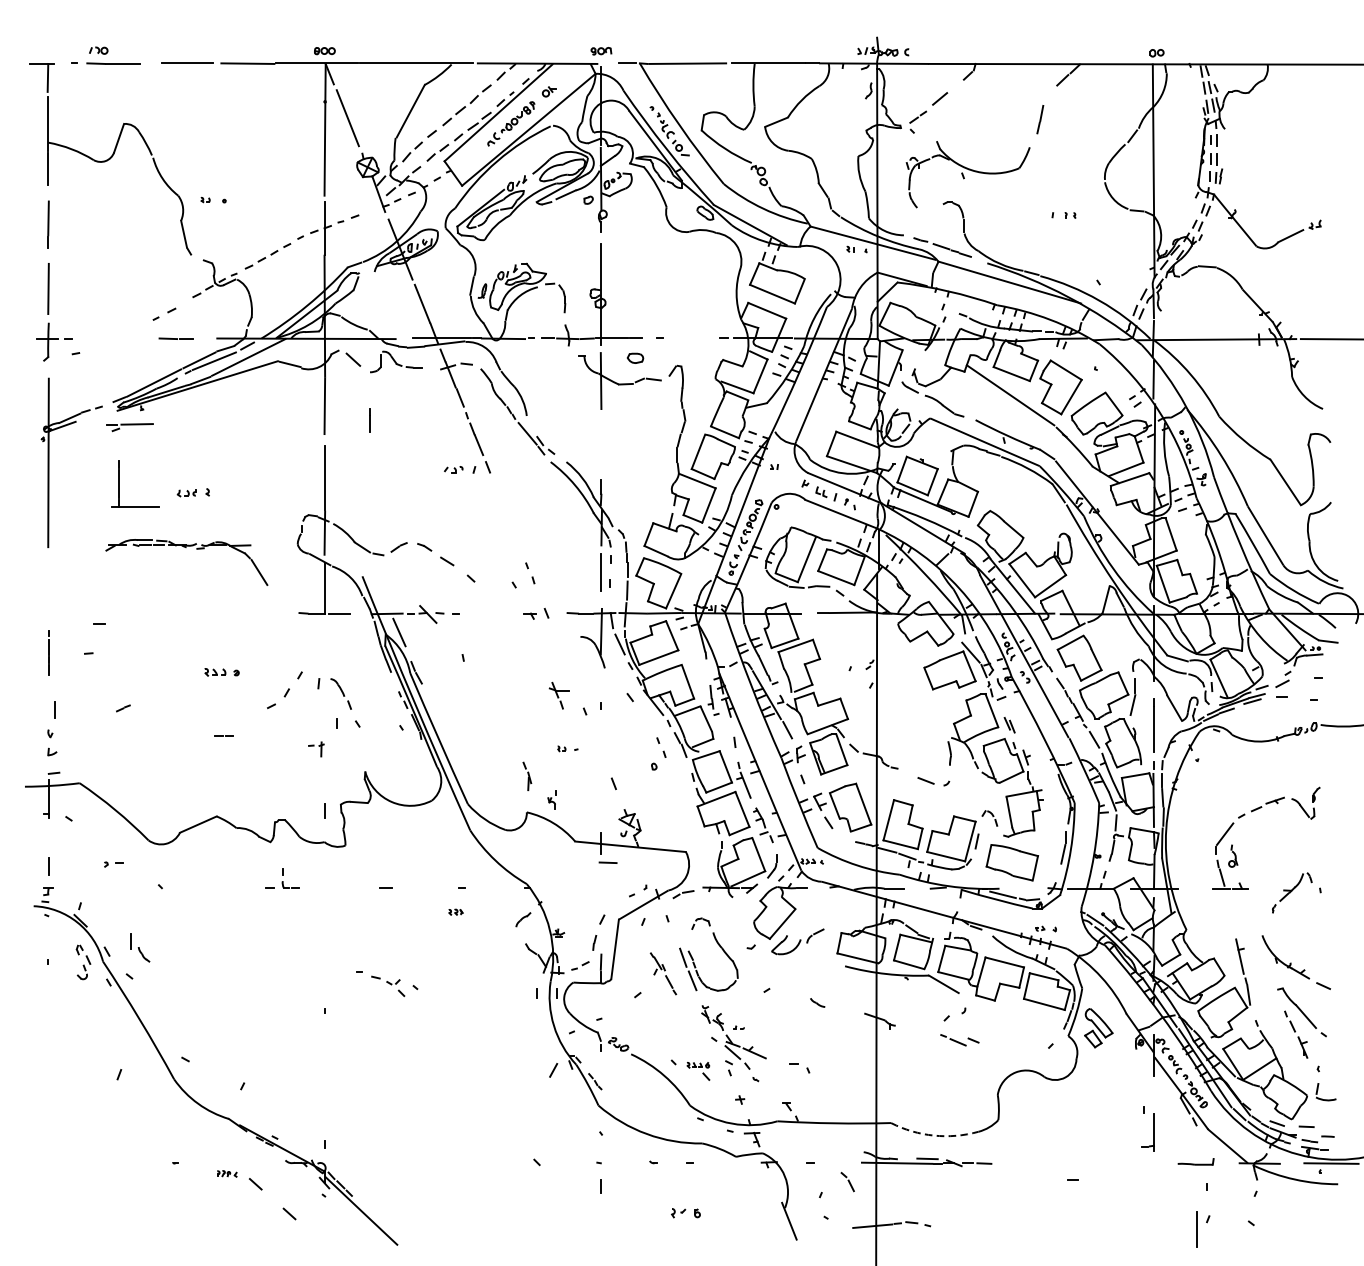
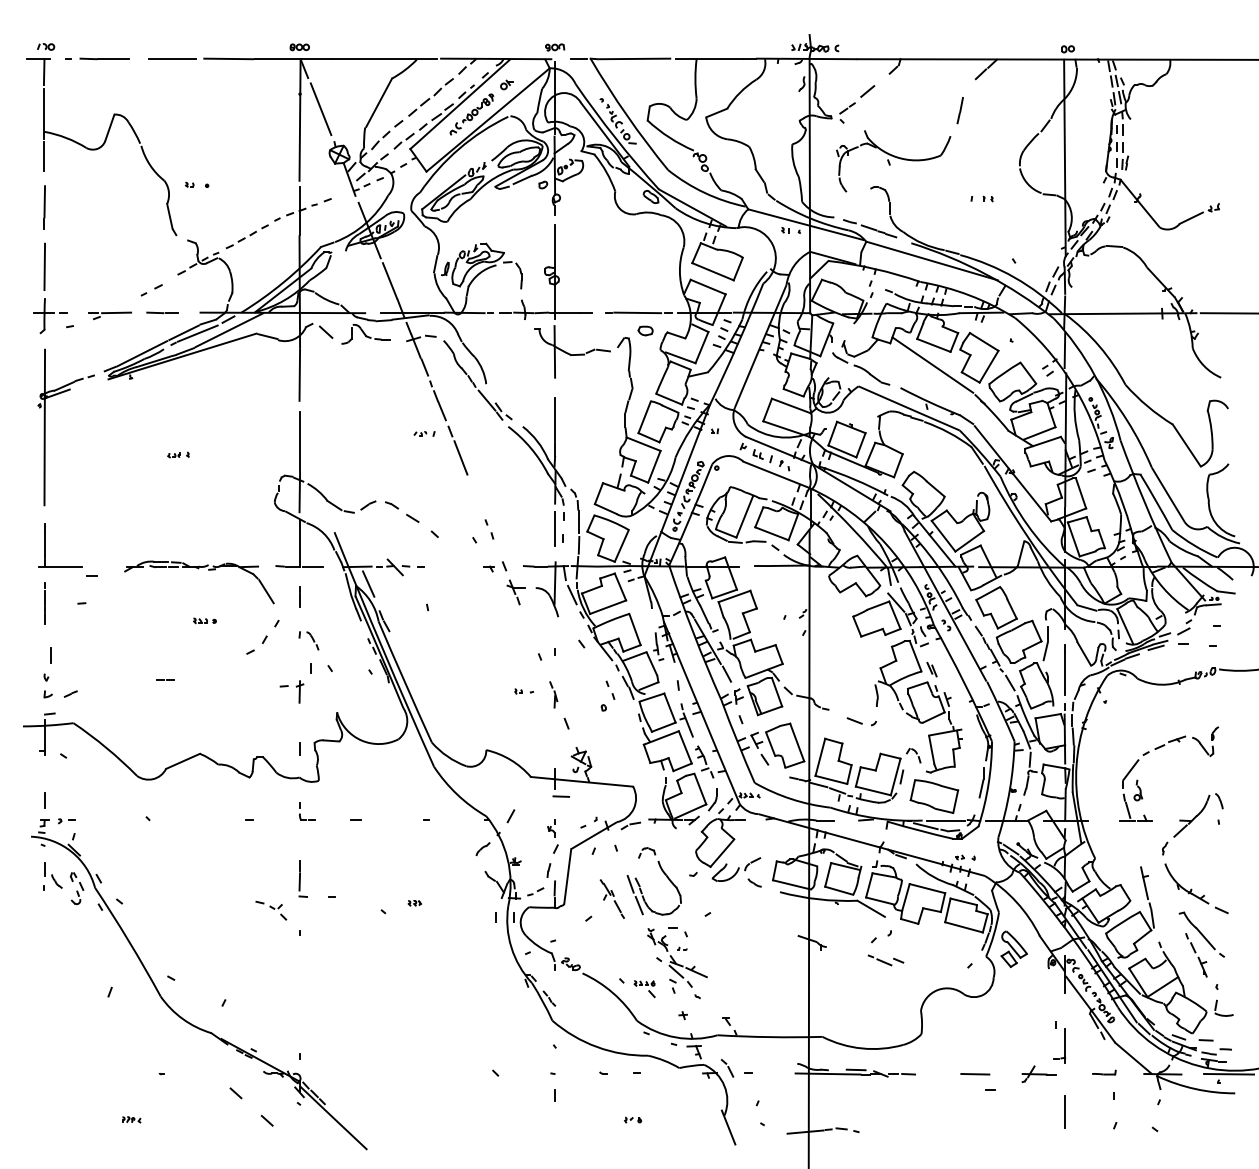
part: (99, 50) -> (46, 46), moved
line: (690, 338) -> (637, 312), added
part: (635, 357) -> (645, 330), moved
line: (368, 419) -> (299, 596), moved
part: (129, 427) -> (109, 315), moved
line: (601, 454) -> (555, 419), added
part: (459, 469) -> (424, 433), size x0.71
part: (119, 484) -> (45, 545), moved
part: (193, 492) -> (178, 454), size x0.71
line: (498, 495) -> (460, 457), added
part: (185, 548) -> (198, 569), moved
part: (221, 671) -> (204, 620), size x0.71
part: (334, 693) -> (308, 640), size x0.62
part: (558, 695) -> (515, 592), moved
line: (123, 707) -> (70, 693), moved
line: (222, 735) -> (164, 679), moved
part: (315, 748) -> (291, 691), size x1.67
part: (527, 775) -> (553, 694), moved
part: (552, 799) -> (551, 828), moved
part: (113, 864) -> (66, 821), moved
part: (283, 881) -> (300, 813), moved
line: (1025, 888) -> (946, 820), added
part: (1291, 892) -> (1192, 824), size x1.67
part: (455, 912) -> (414, 903), moved
part: (140, 948) -> (53, 875), moved
part: (327, 951) -> (302, 878), added
part: (388, 986) -> (271, 910), moved
part: (817, 1002) -> (754, 882), moved
part: (798, 1068) -> (677, 932), moved
line: (553, 1070) -> (510, 816), moved
arc: (934, 1135) -> (862, 1048), dashed -> solid
part: (1196, 1161) -> (1104, 1072), size x0.71
line: (1056, 1162) -> (975, 1073), added
part: (1125, 1162) -> (1038, 1073), added
part: (227, 1173) -> (131, 1119), moved
part: (847, 1182) -> (727, 1068), moved
part: (685, 1212) -> (632, 1119), size x0.62
line: (1196, 1228) -> (1064, 1111), moved

